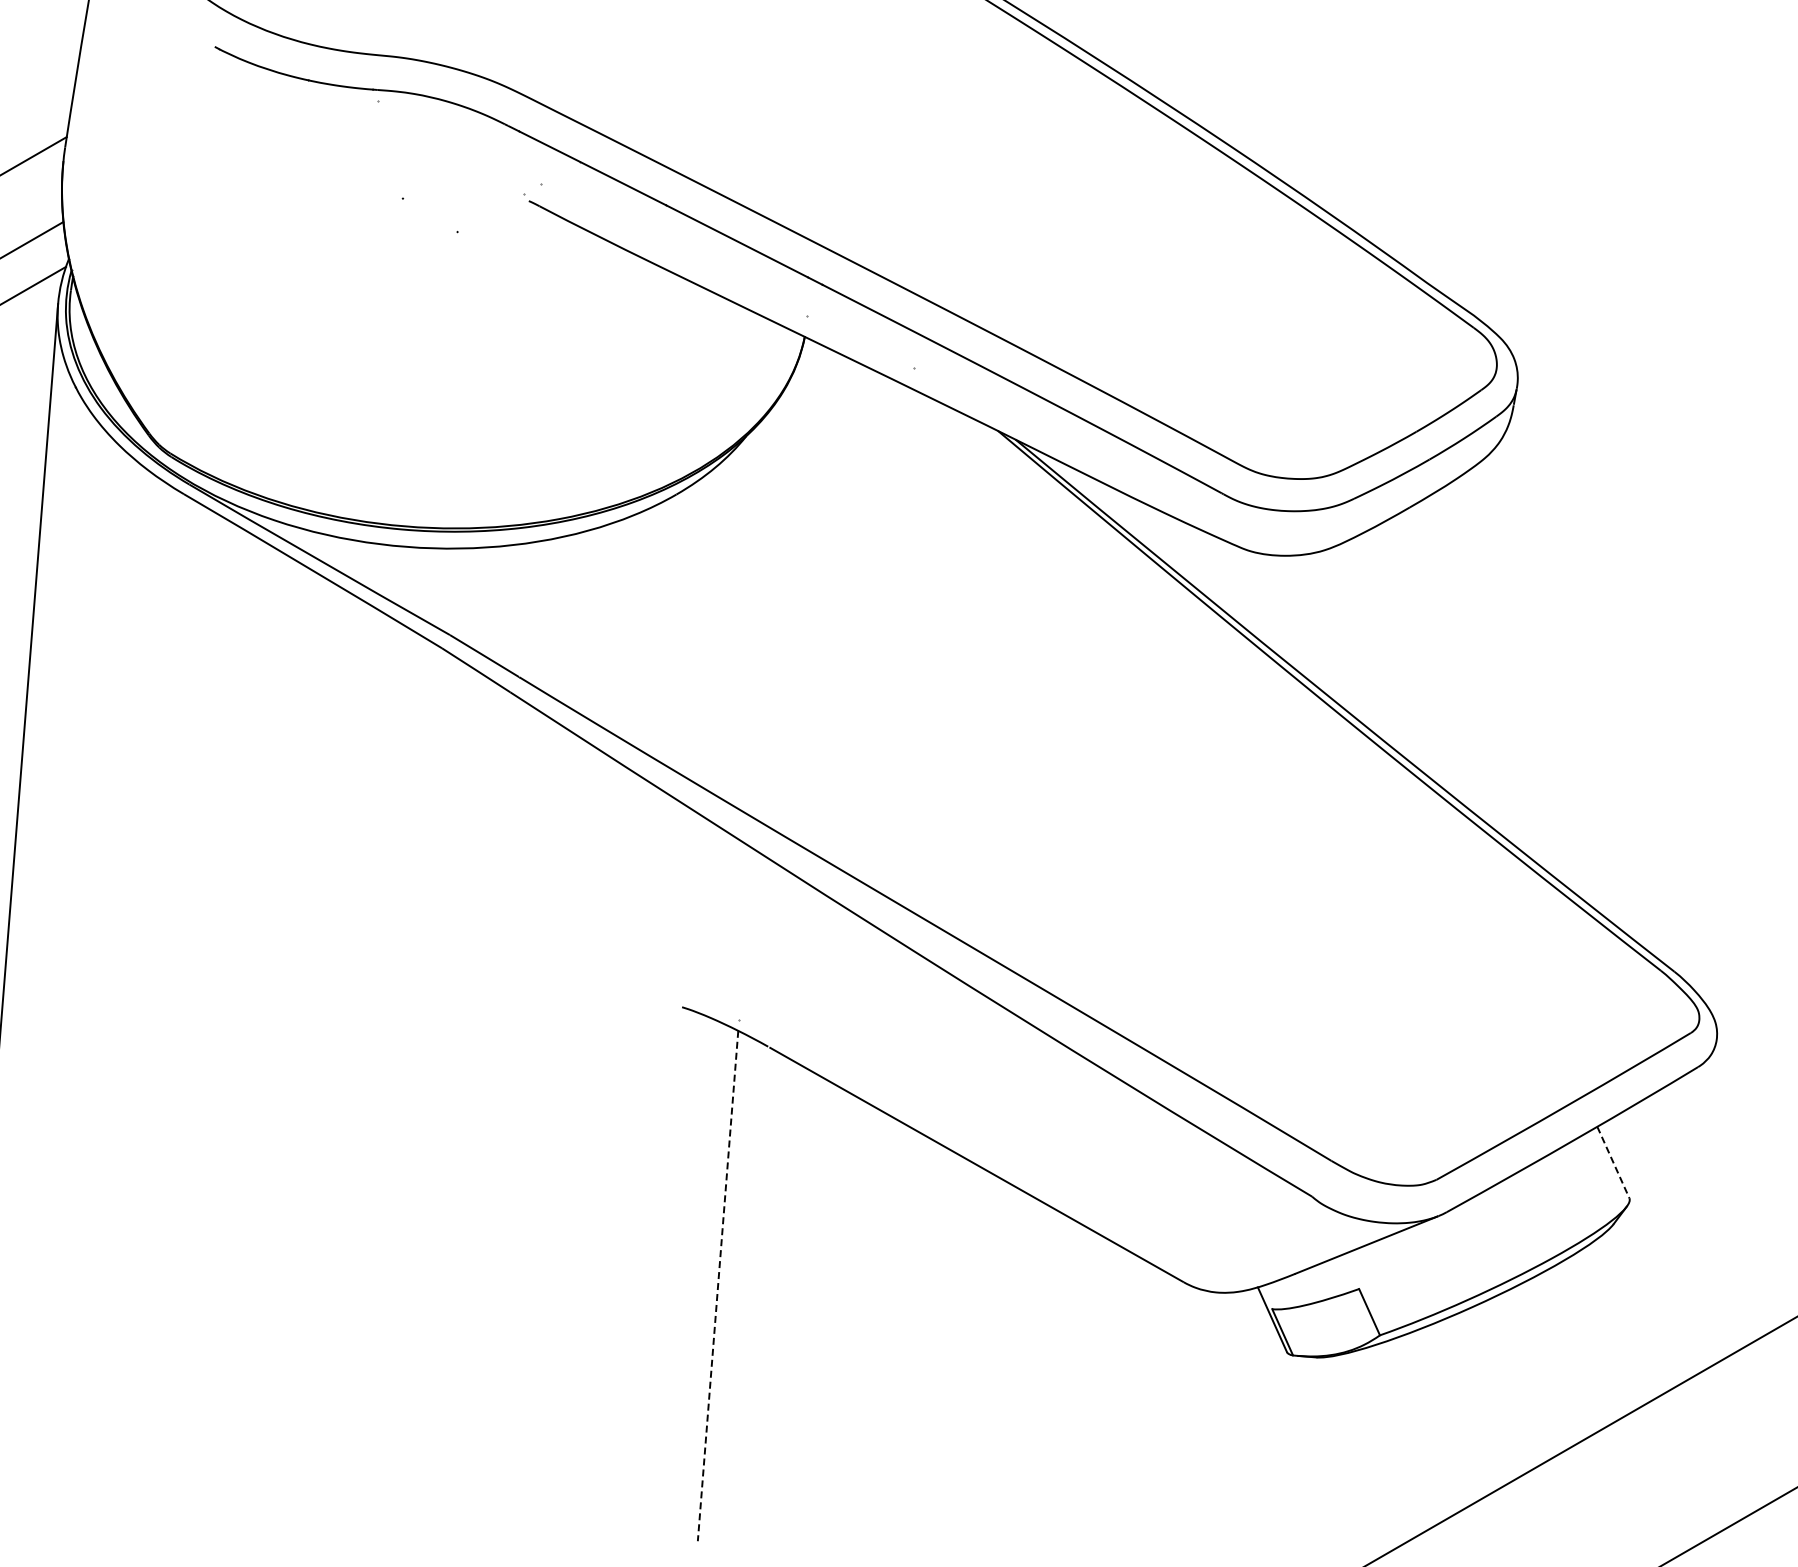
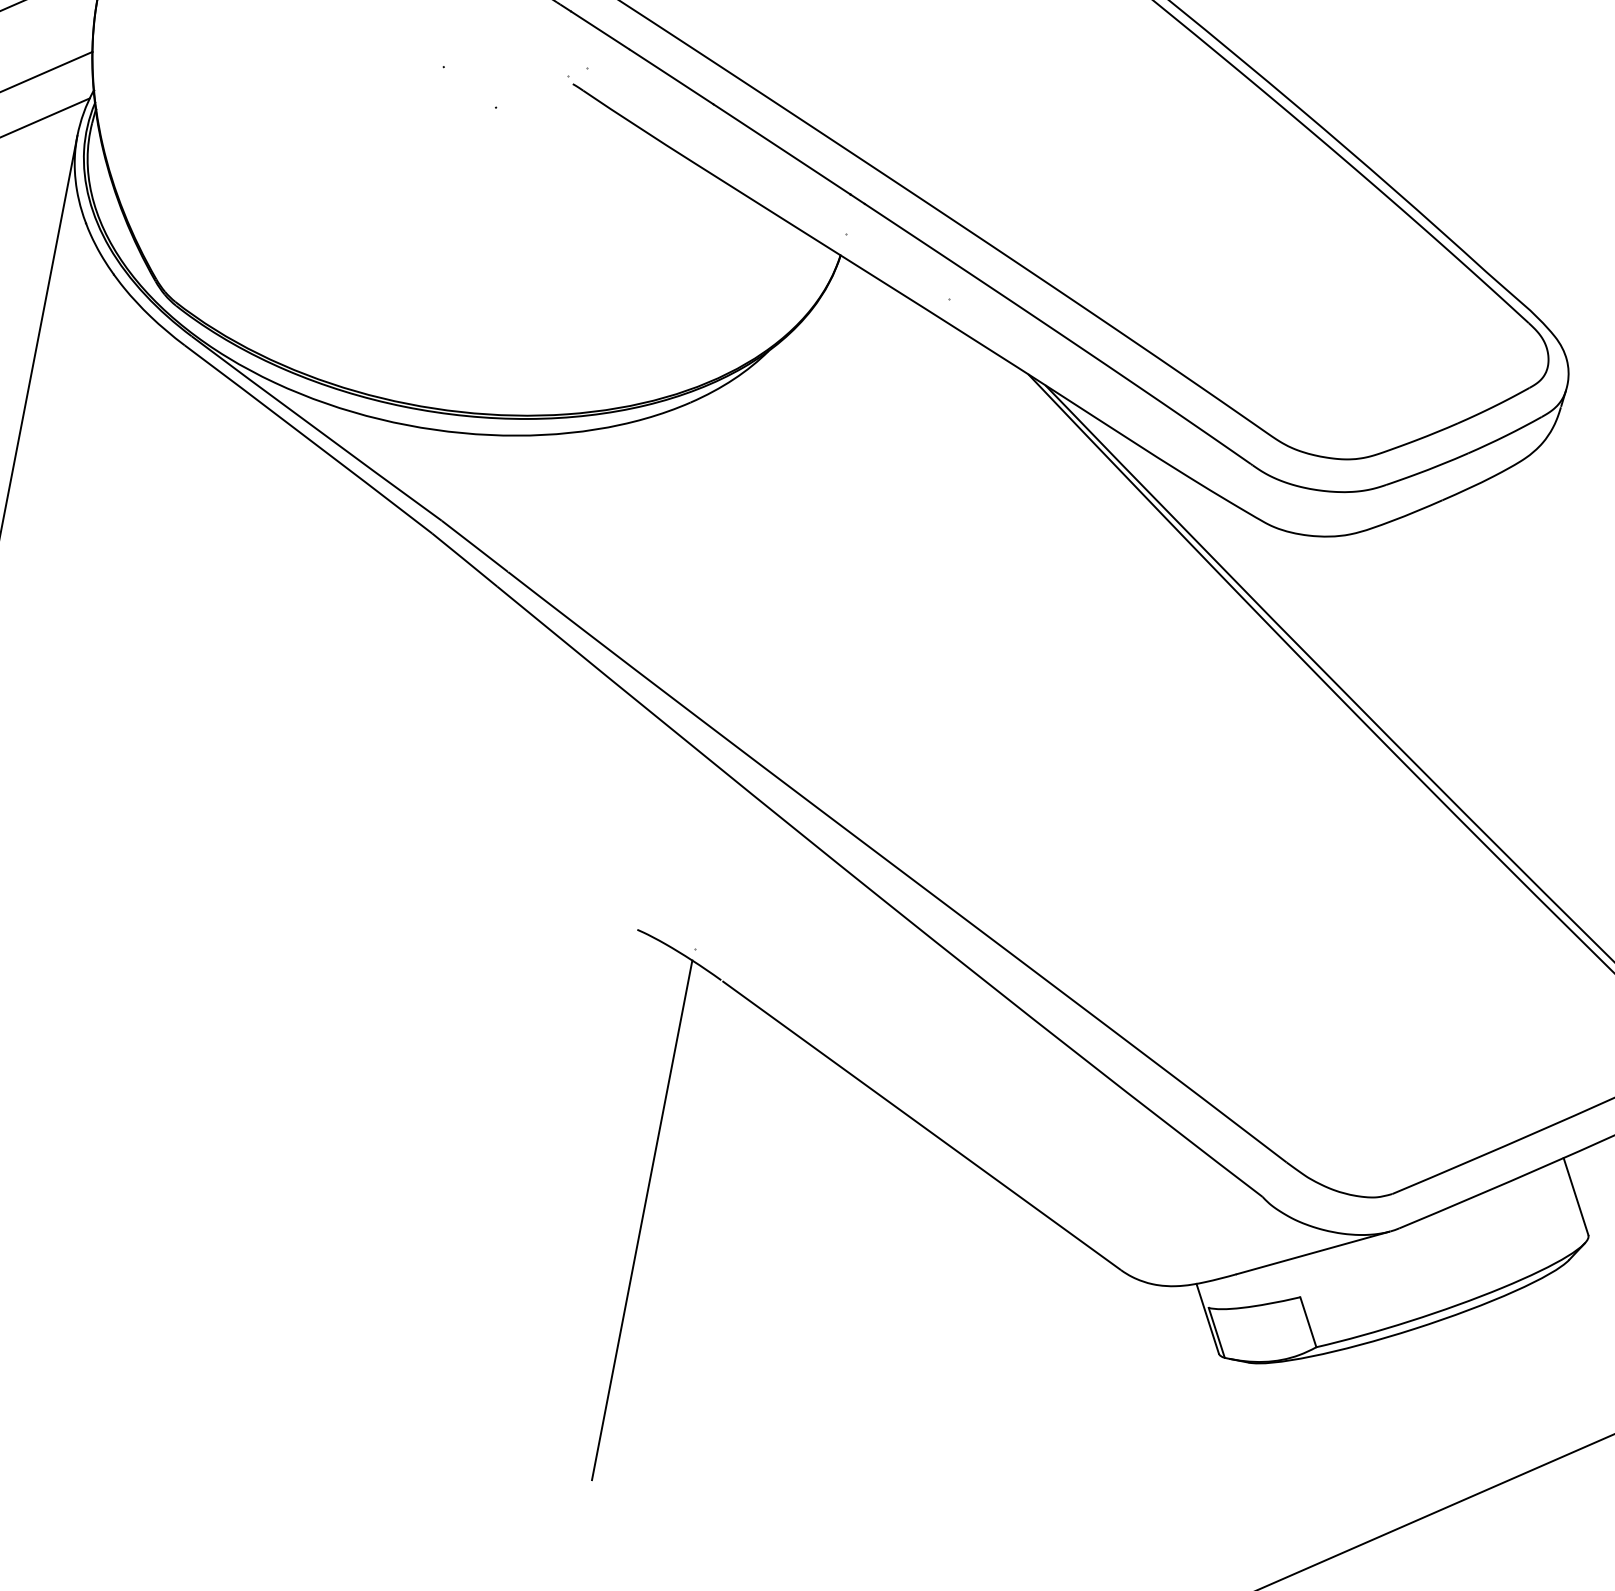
line: (1613, 1162) -> (1576, 1196), dashed -> solid
line: (718, 1286) -> (642, 1220), dashed -> solid

